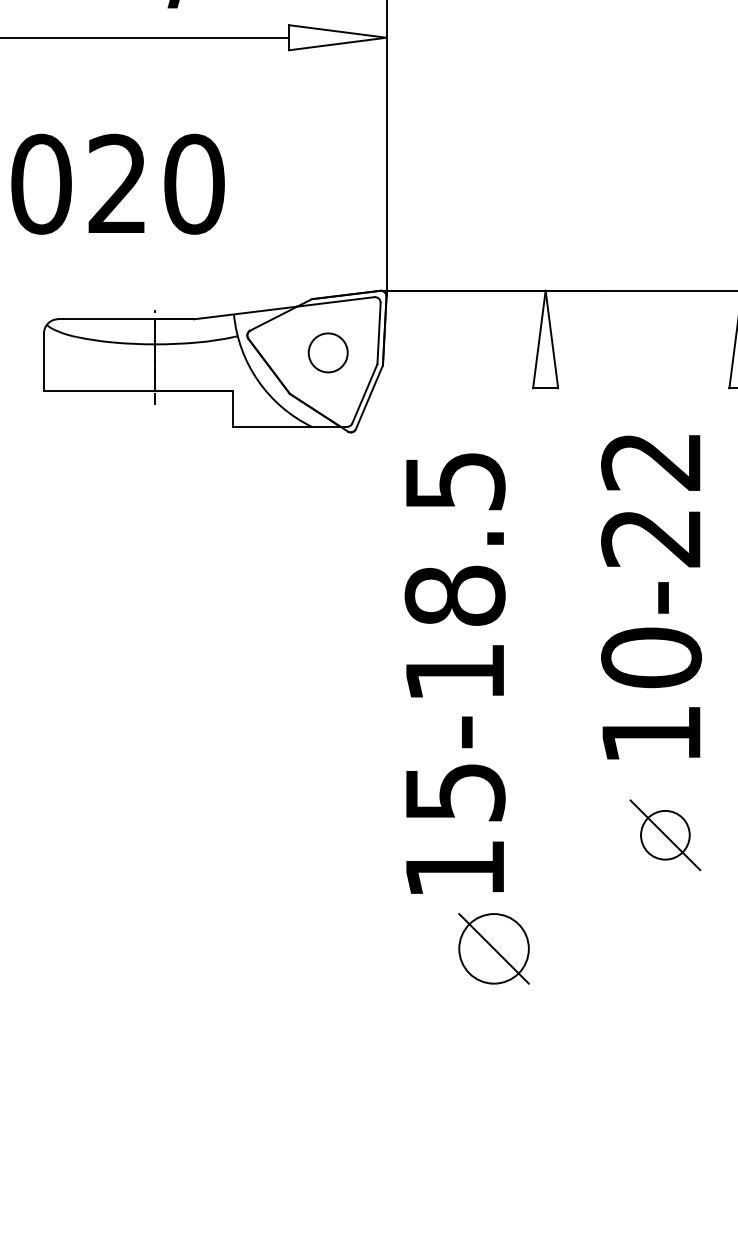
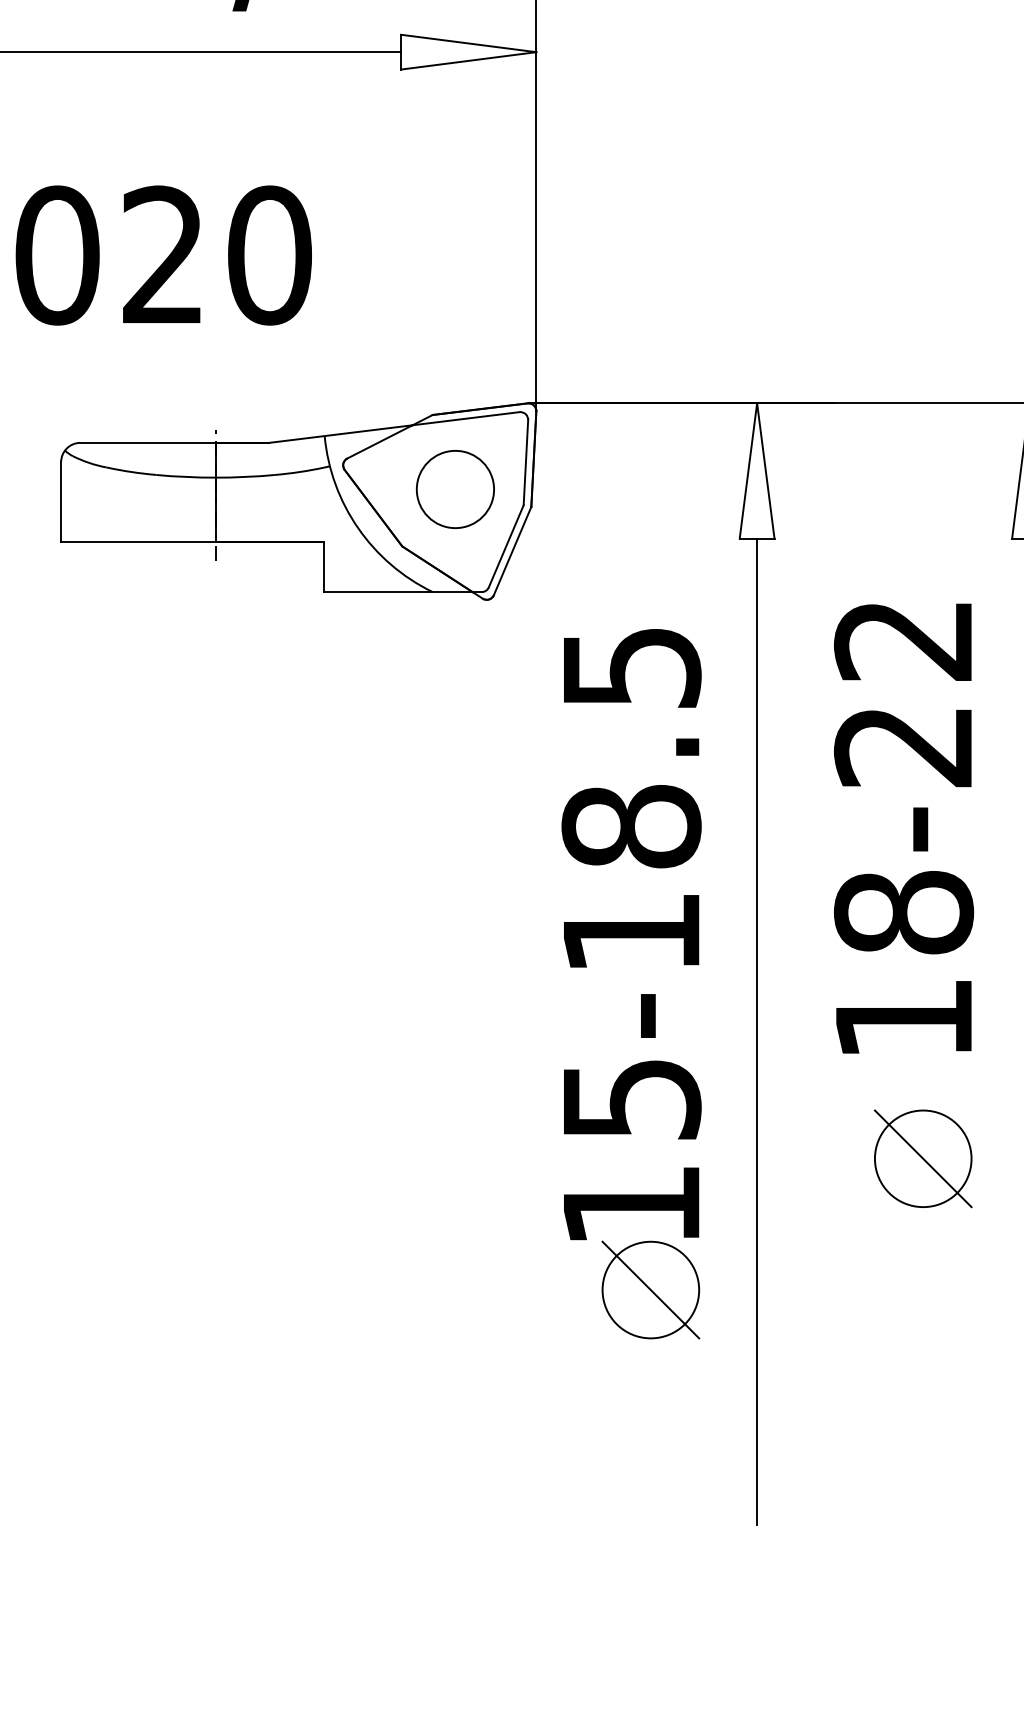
circle: (328, 352) -> (455, 488), size x1.43
text: (651, 657) -> (903, 912), 10-22 -> 18-22
line: (545, 743) -> (756, 1031), added
circle: (665, 835) -> (923, 1159), size x1.43
part: (493, 948) -> (650, 1289), moved

